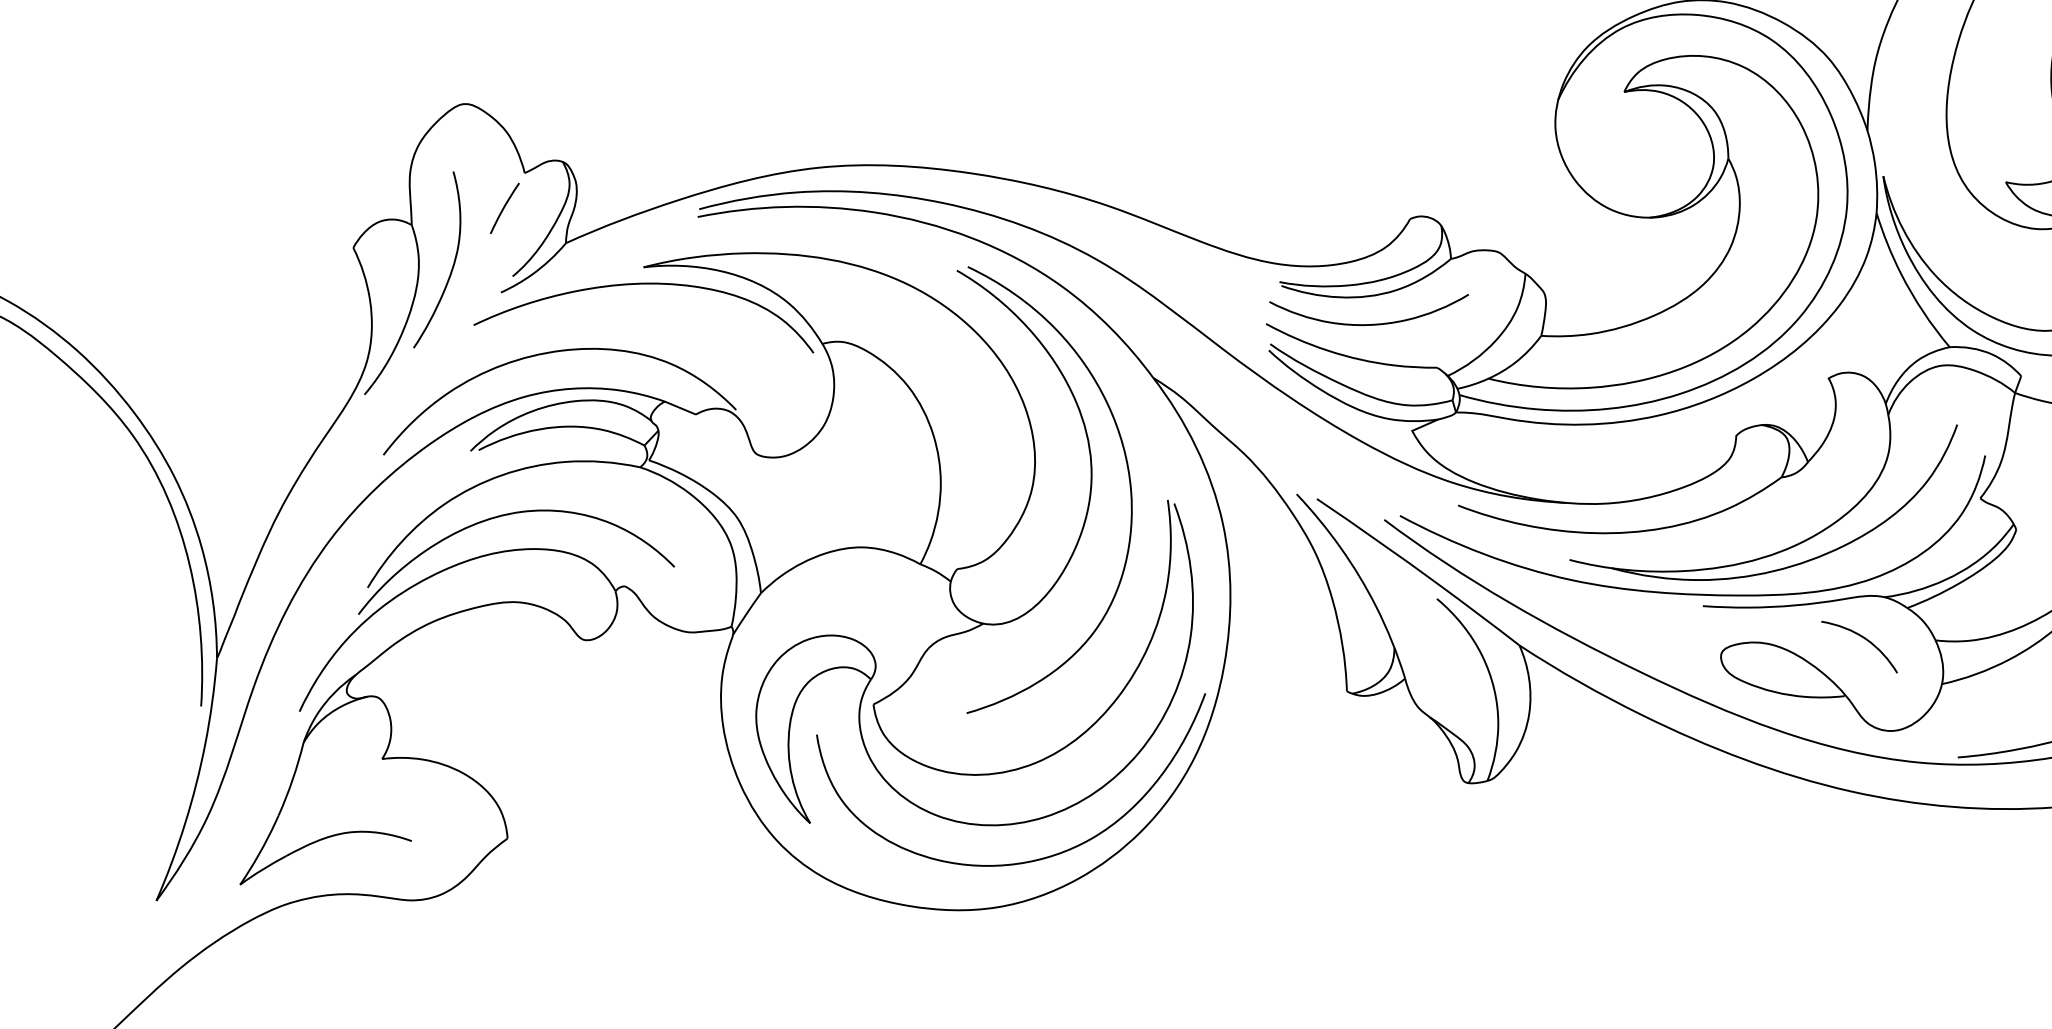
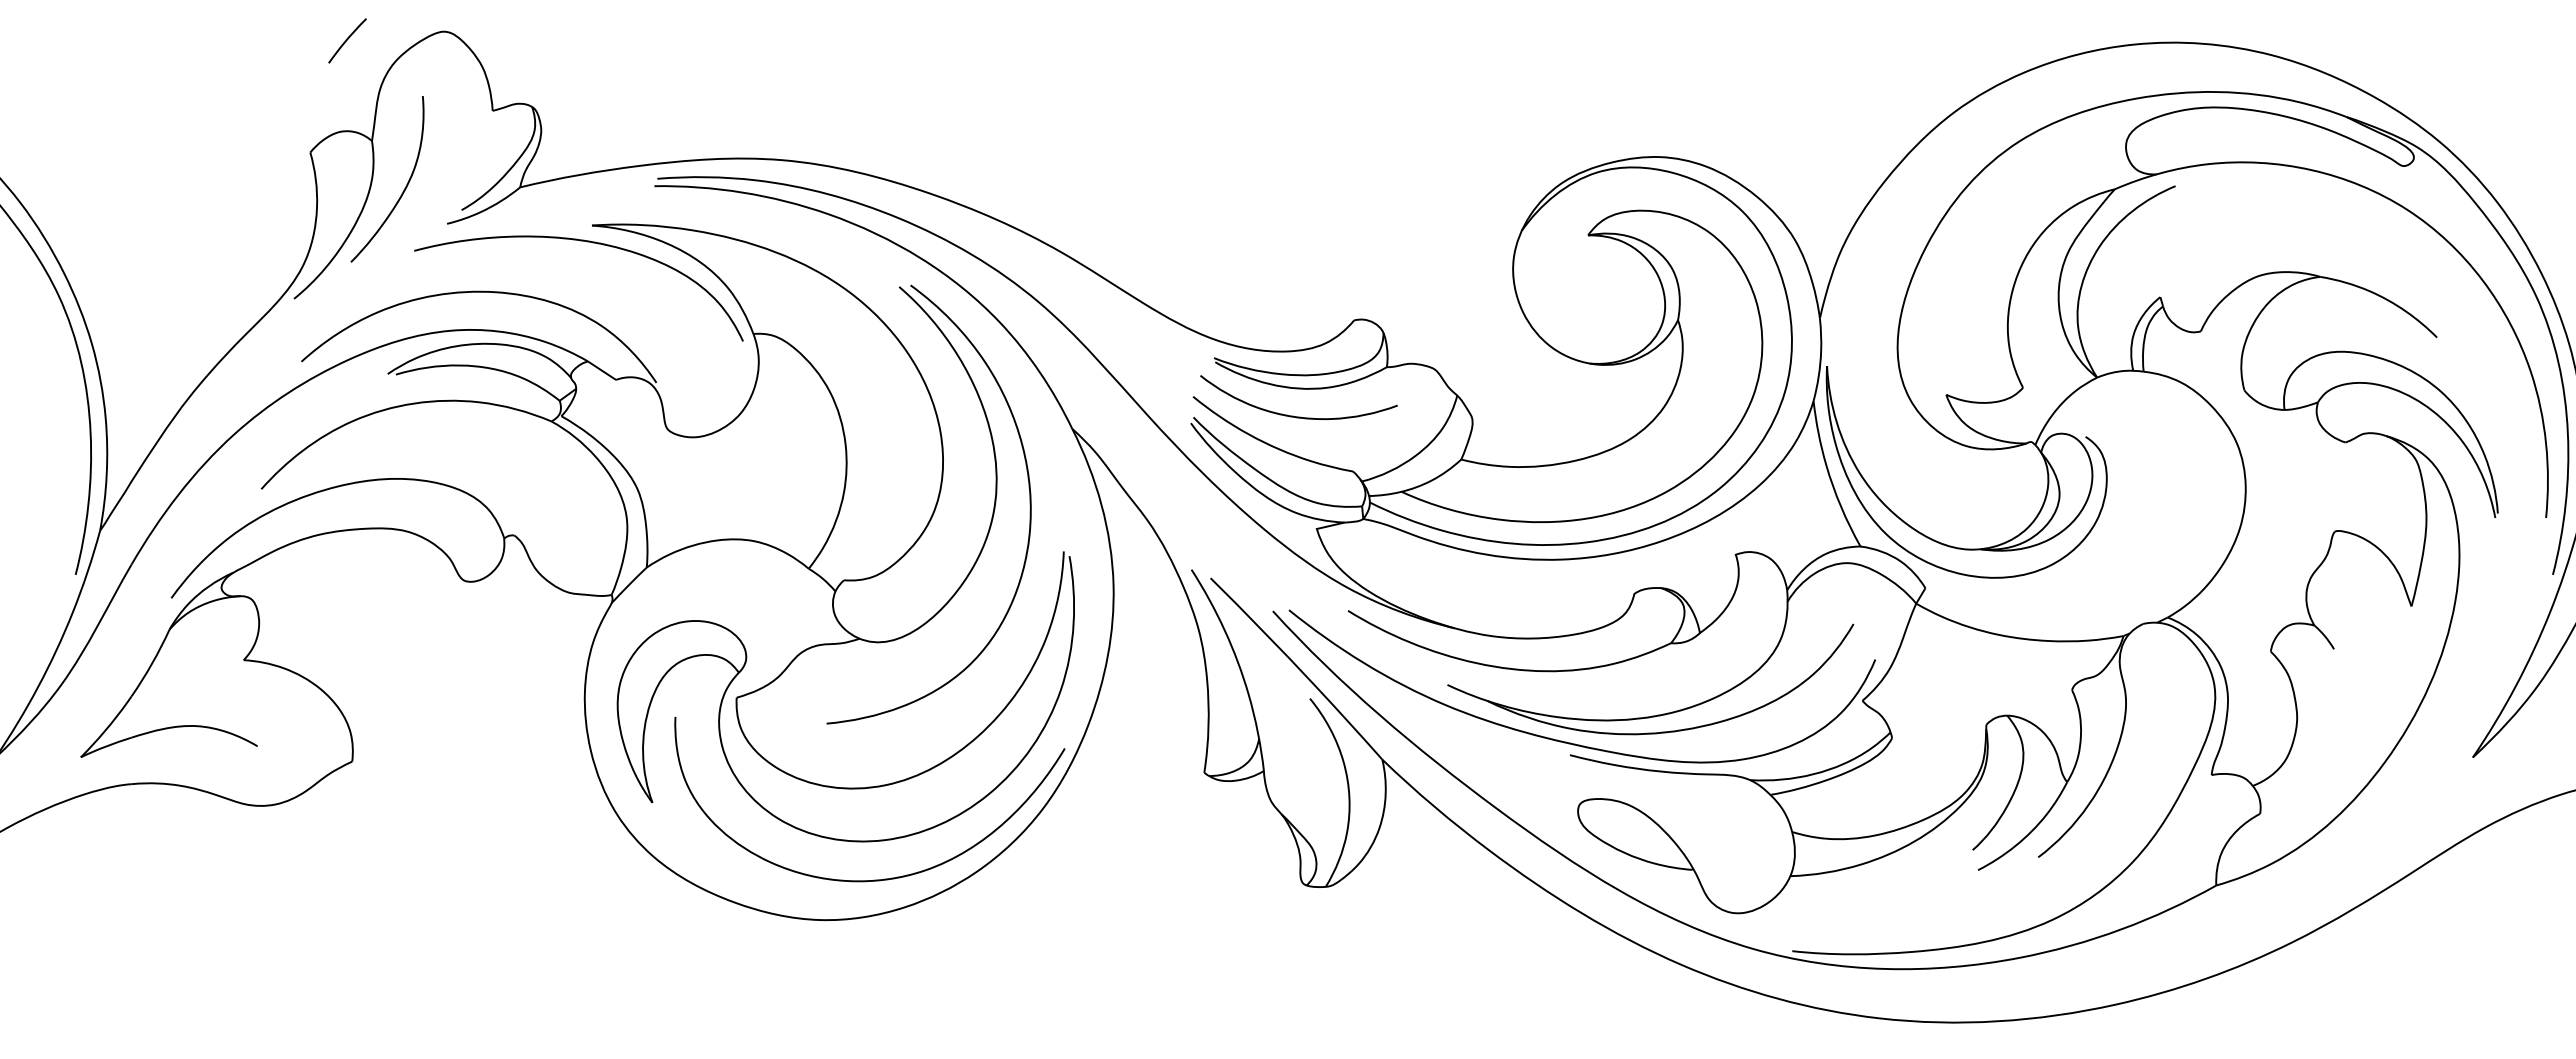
curve: (504, 208) -> (347, 40), moved
curve: (502, 516) -> (406, 444), removed
curve: (1864, 639) -> (1722, 817), removed

